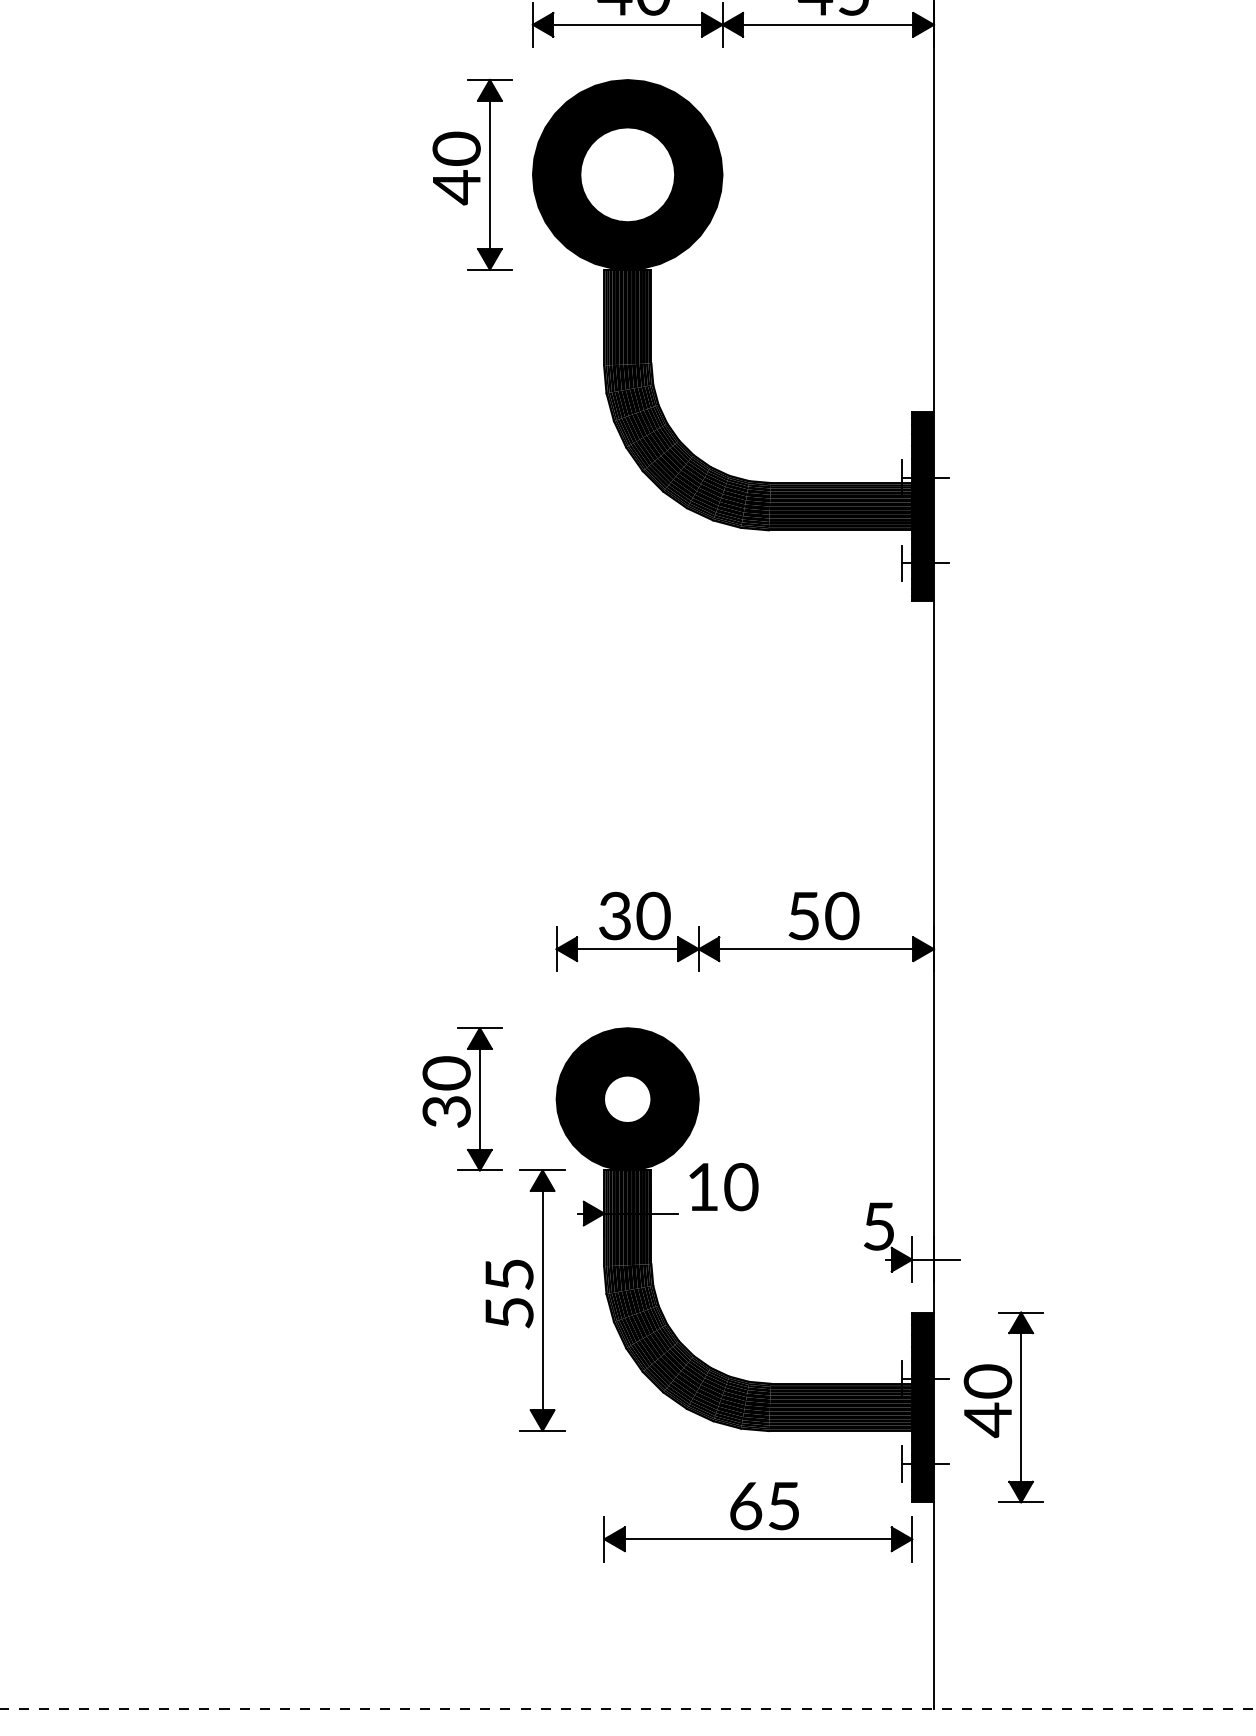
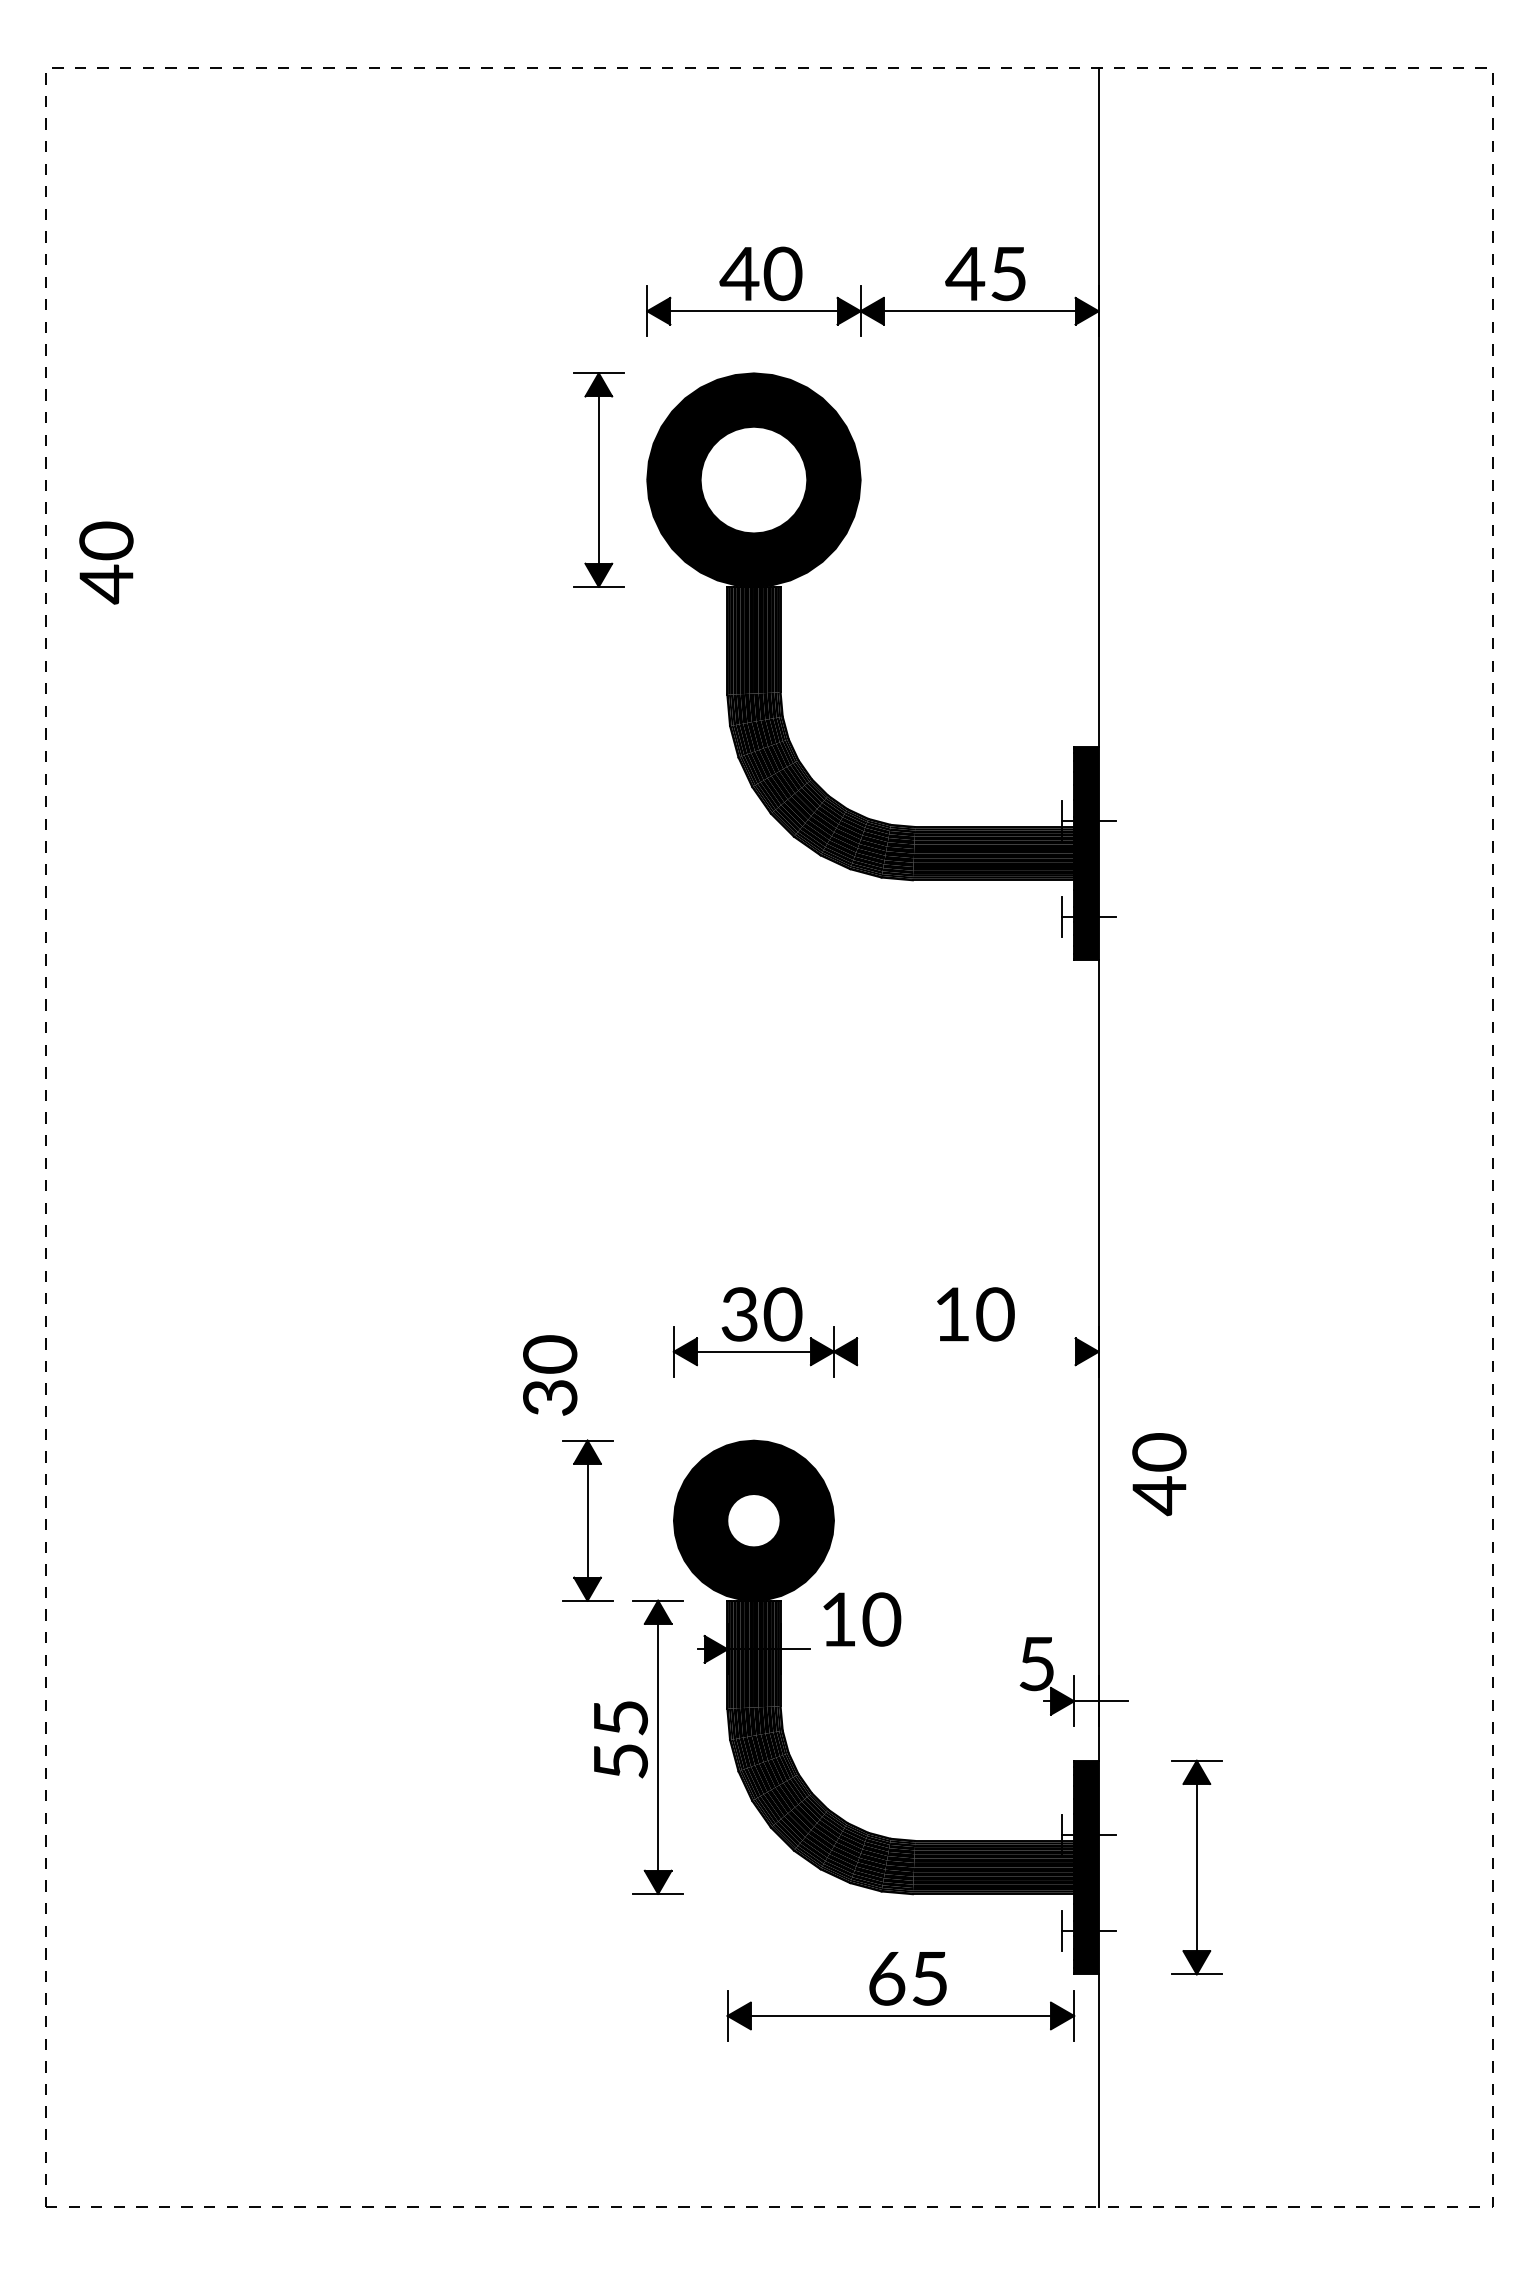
text: (456, 168) -> (106, 562), moved
text: (803, 916) -> (951, 1314), 50 -> 10
line: (816, 948) -> (966, 1351), removed
text: (446, 1092) -> (550, 1375), moved
text: (988, 1401) -> (1159, 1474), moved

